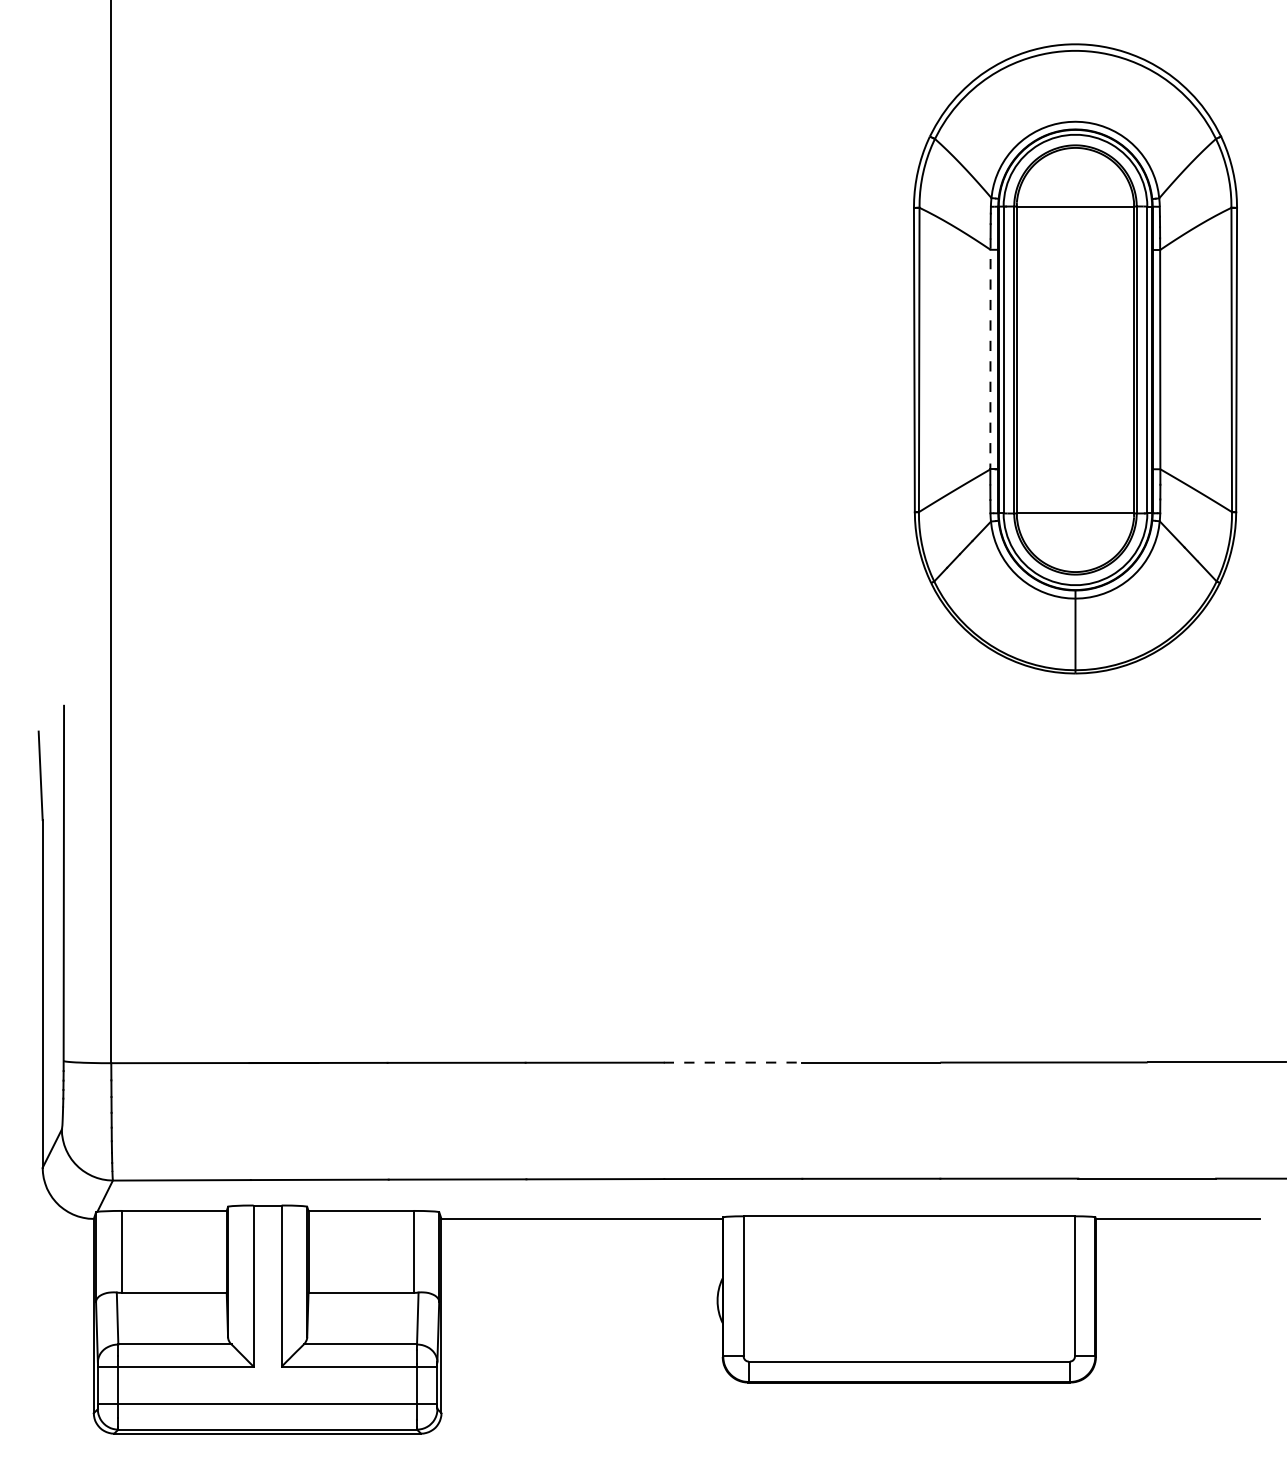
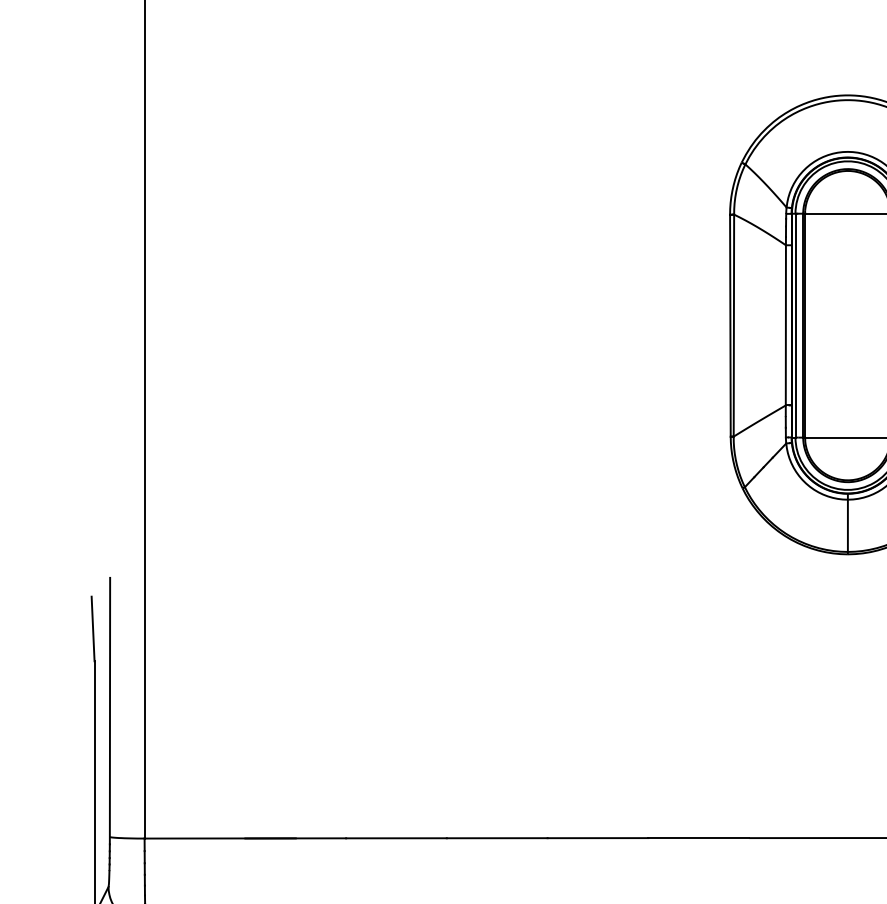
line: (990, 354) -> (785, 321), dashed -> solid
line: (733, 1062) -> (598, 838), dashed -> solid

